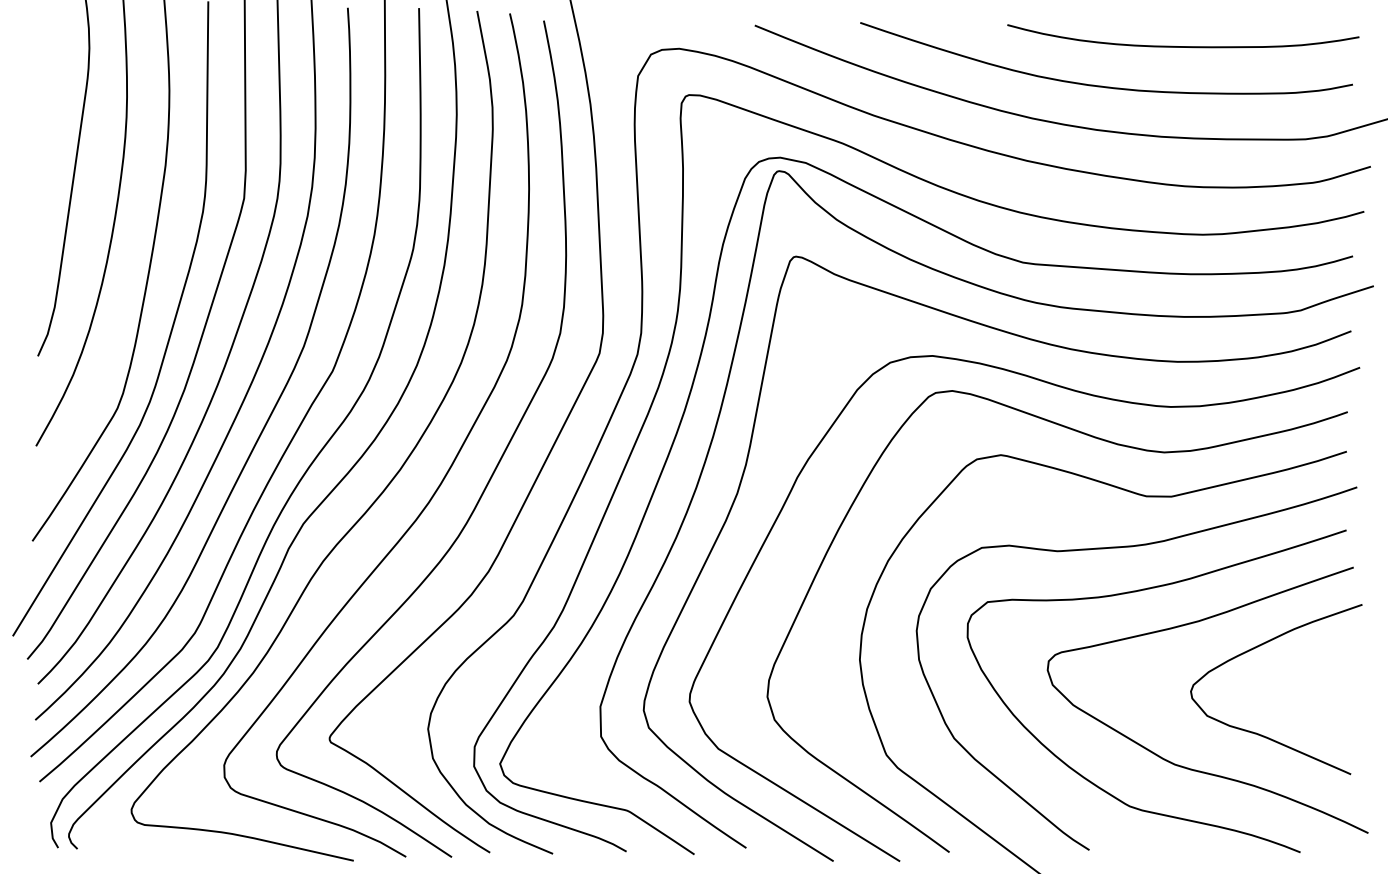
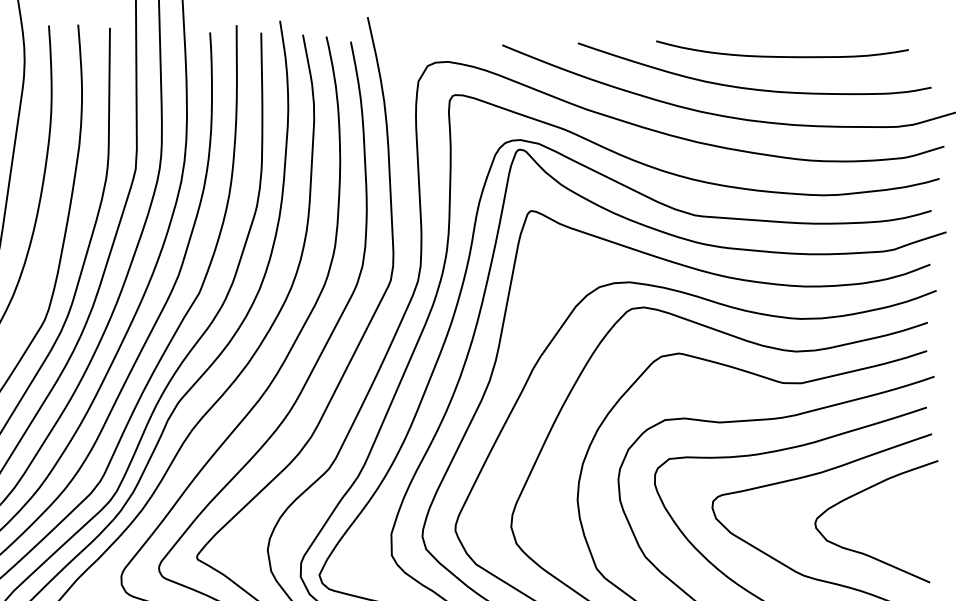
curve: (1183, 46) -> (782, 56), moved

